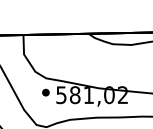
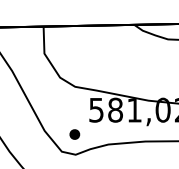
part: (45, 92) -> (74, 134), moved

